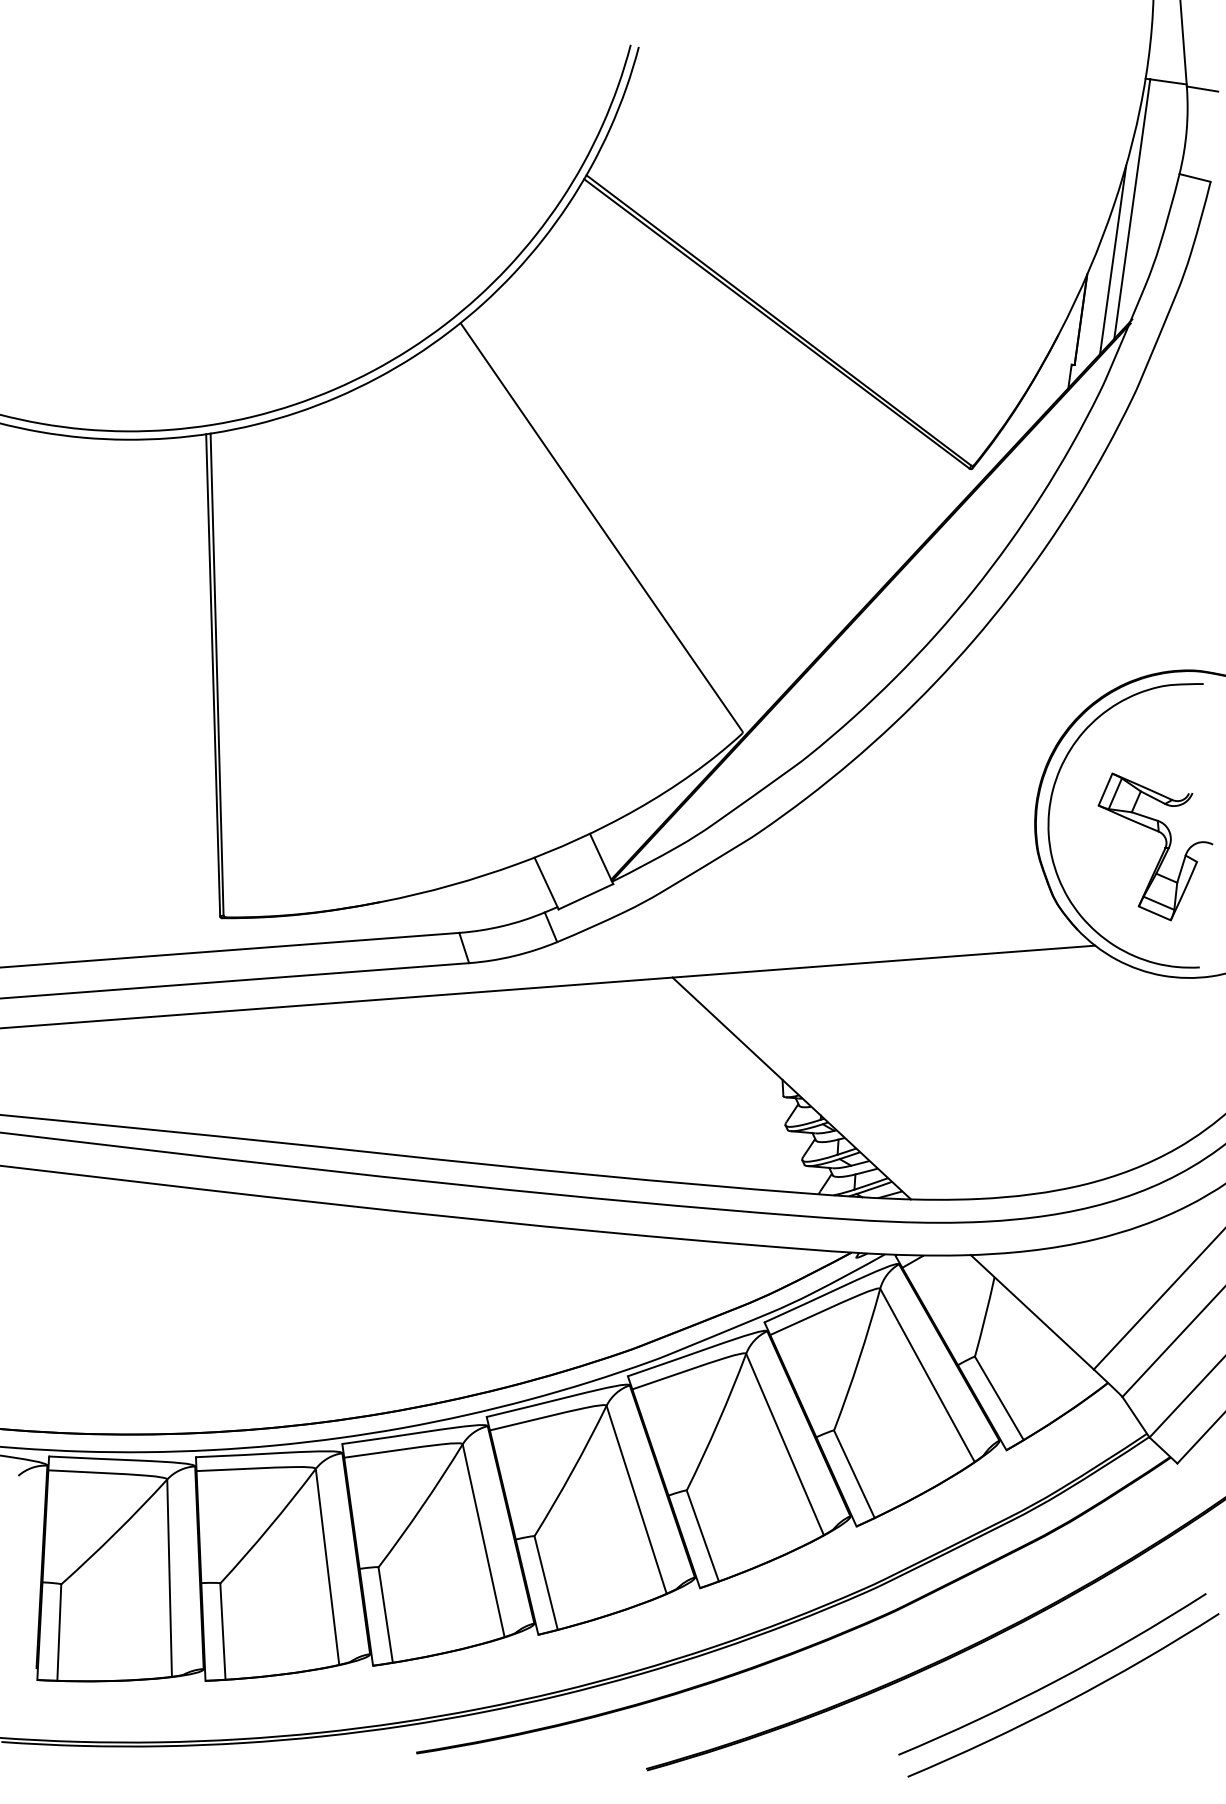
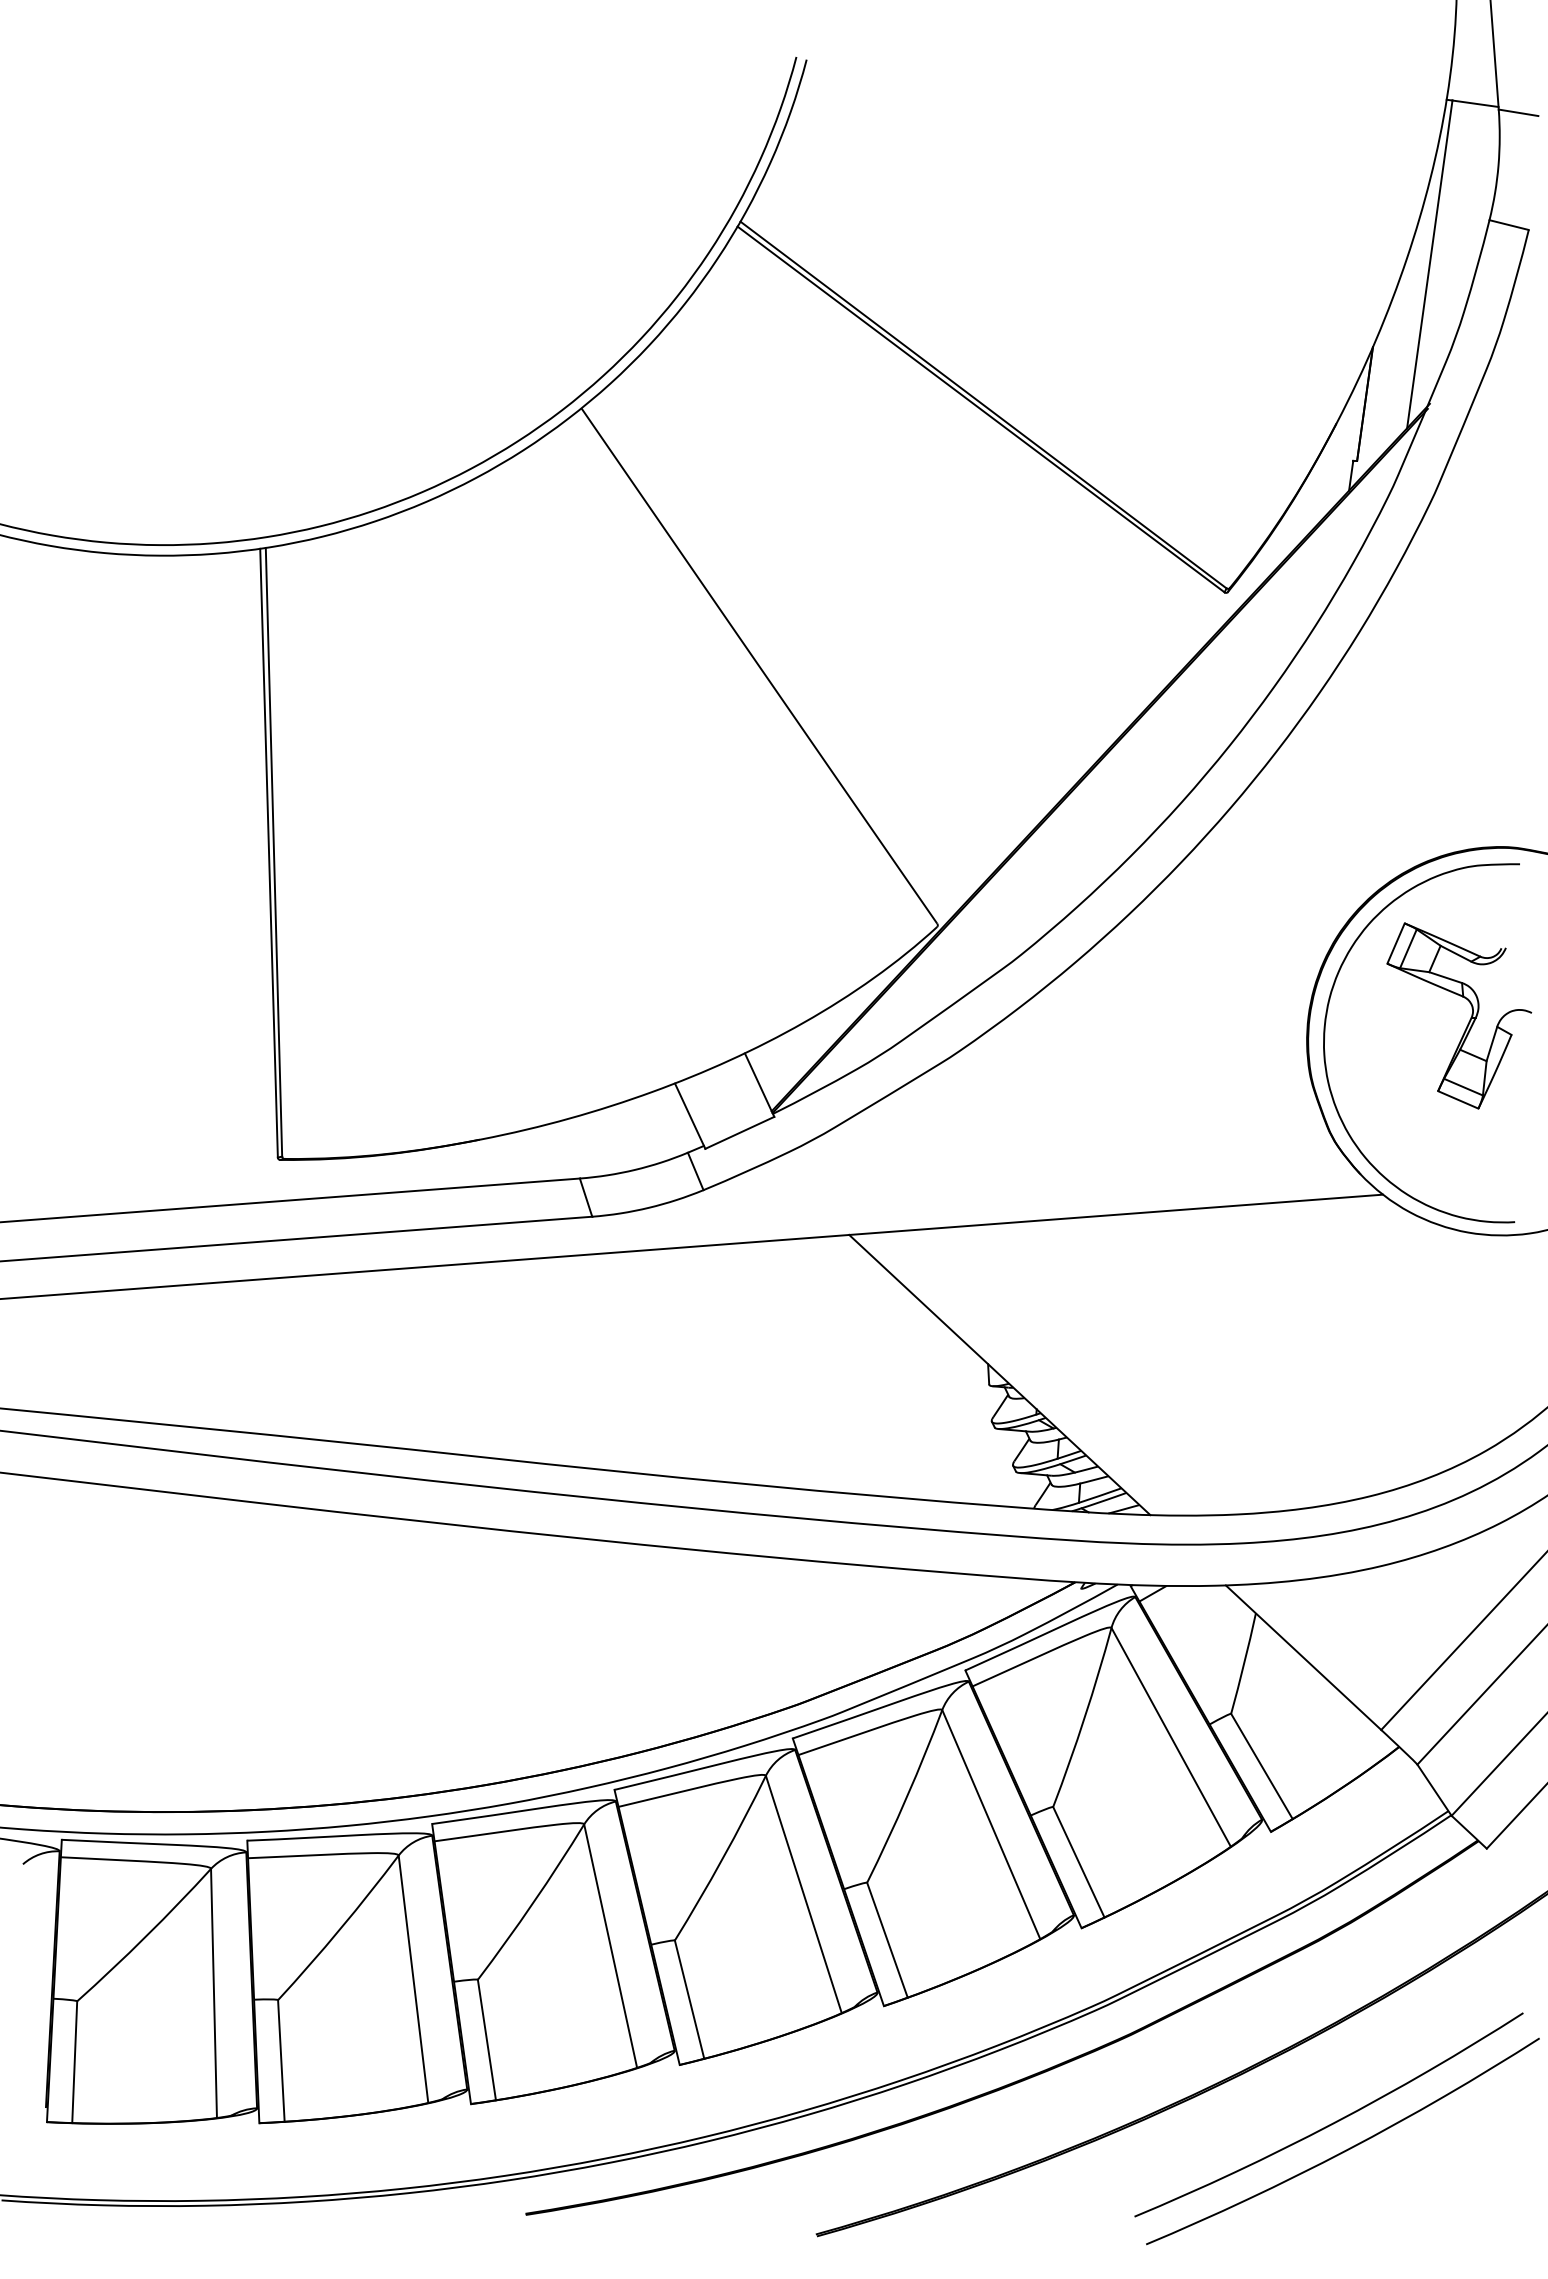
line: (1113, 259) -> (1405, 328), removed
part: (1163, 849) -> (1469, 1019), moved

